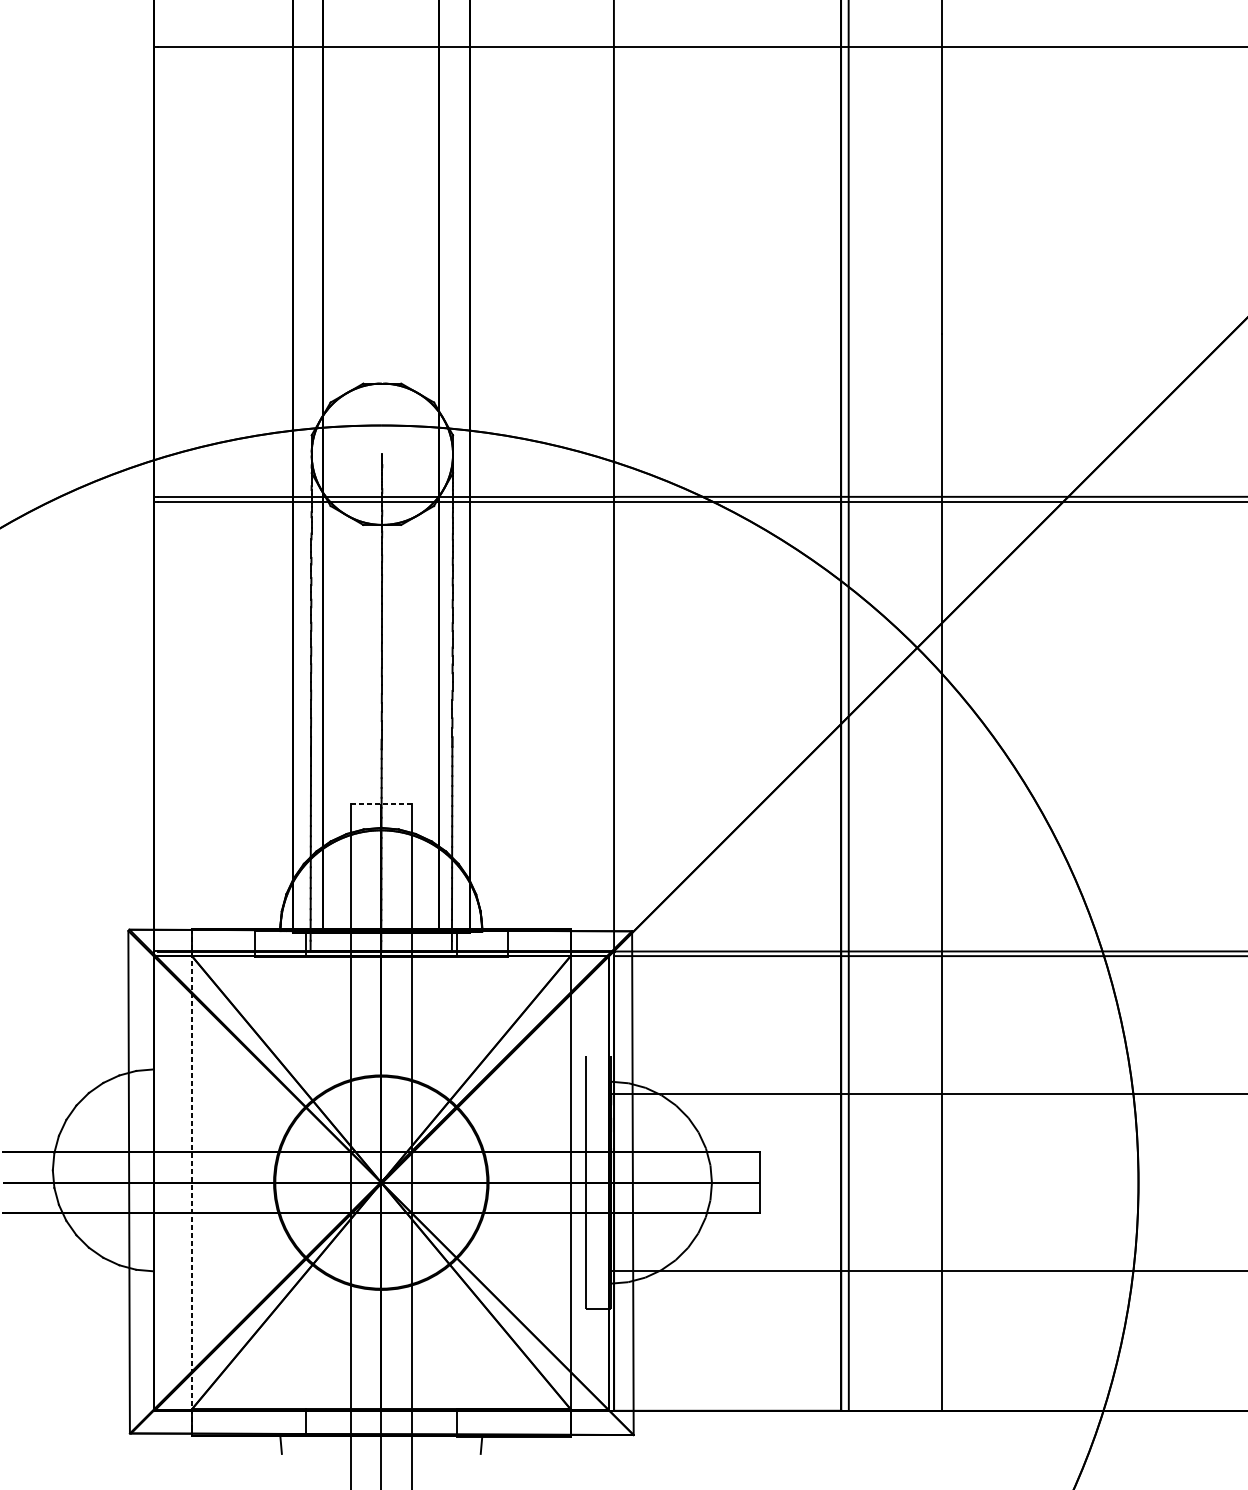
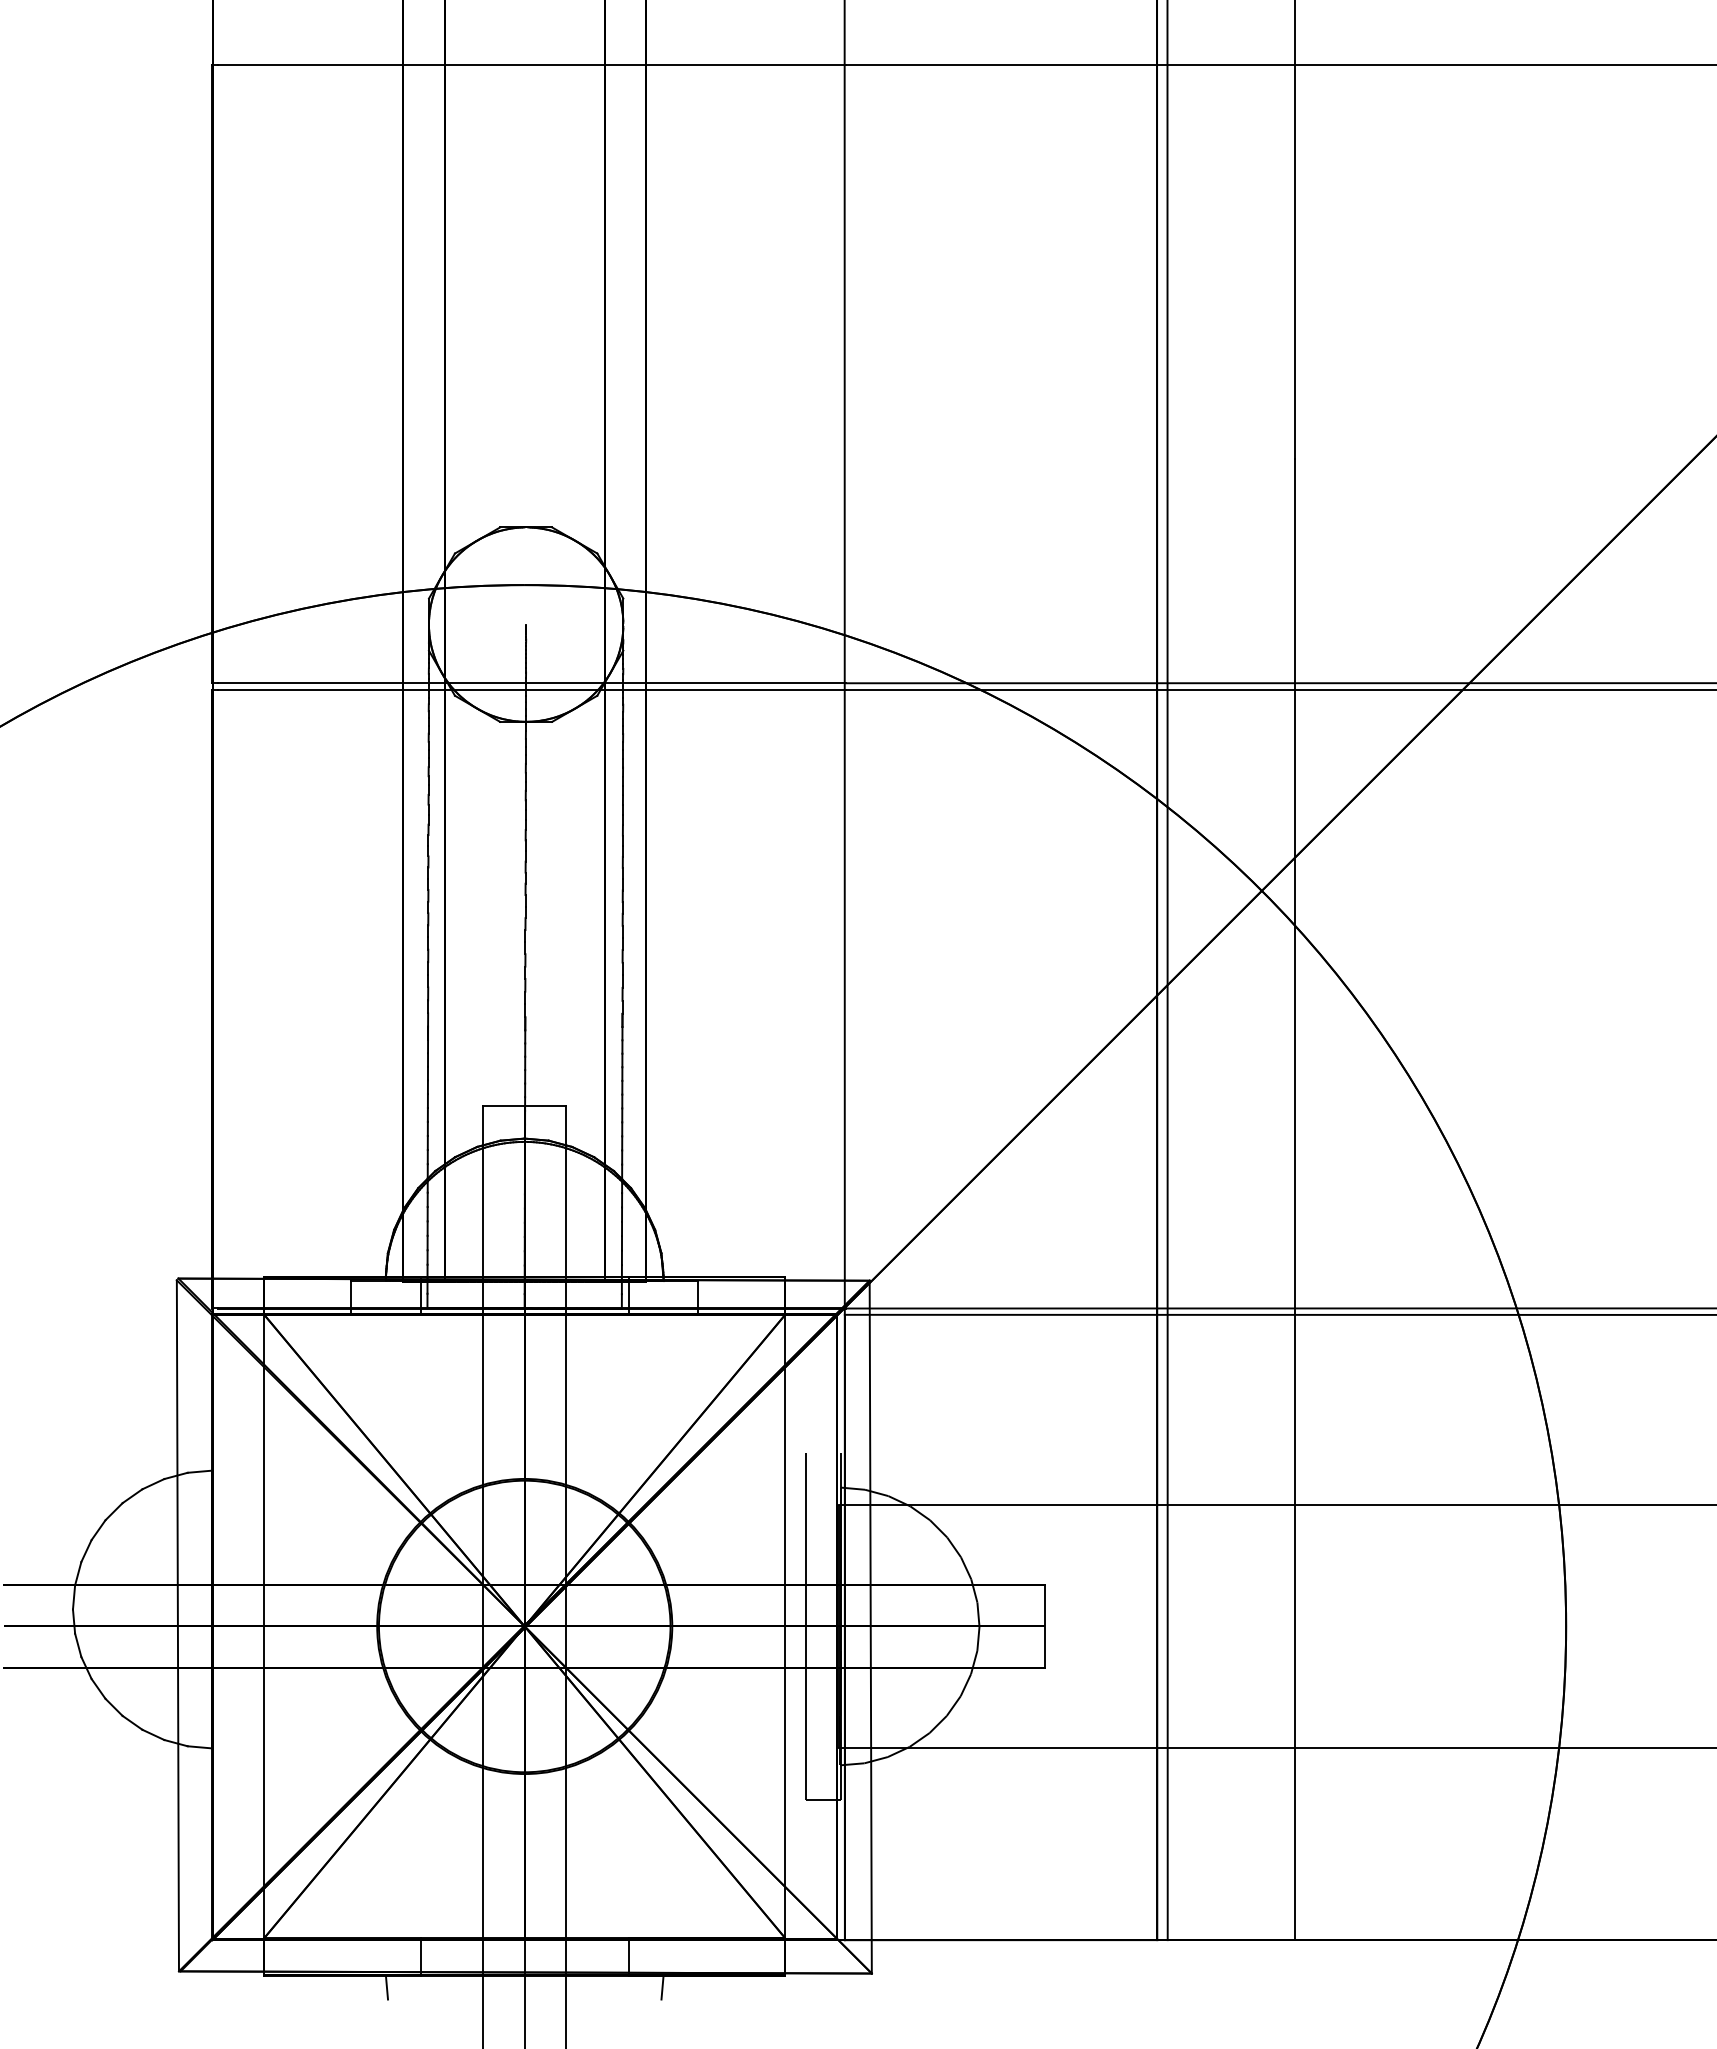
line: (381, 803) -> (524, 1105), dashed -> solid
line: (192, 1182) -> (264, 1626), dashed -> solid

